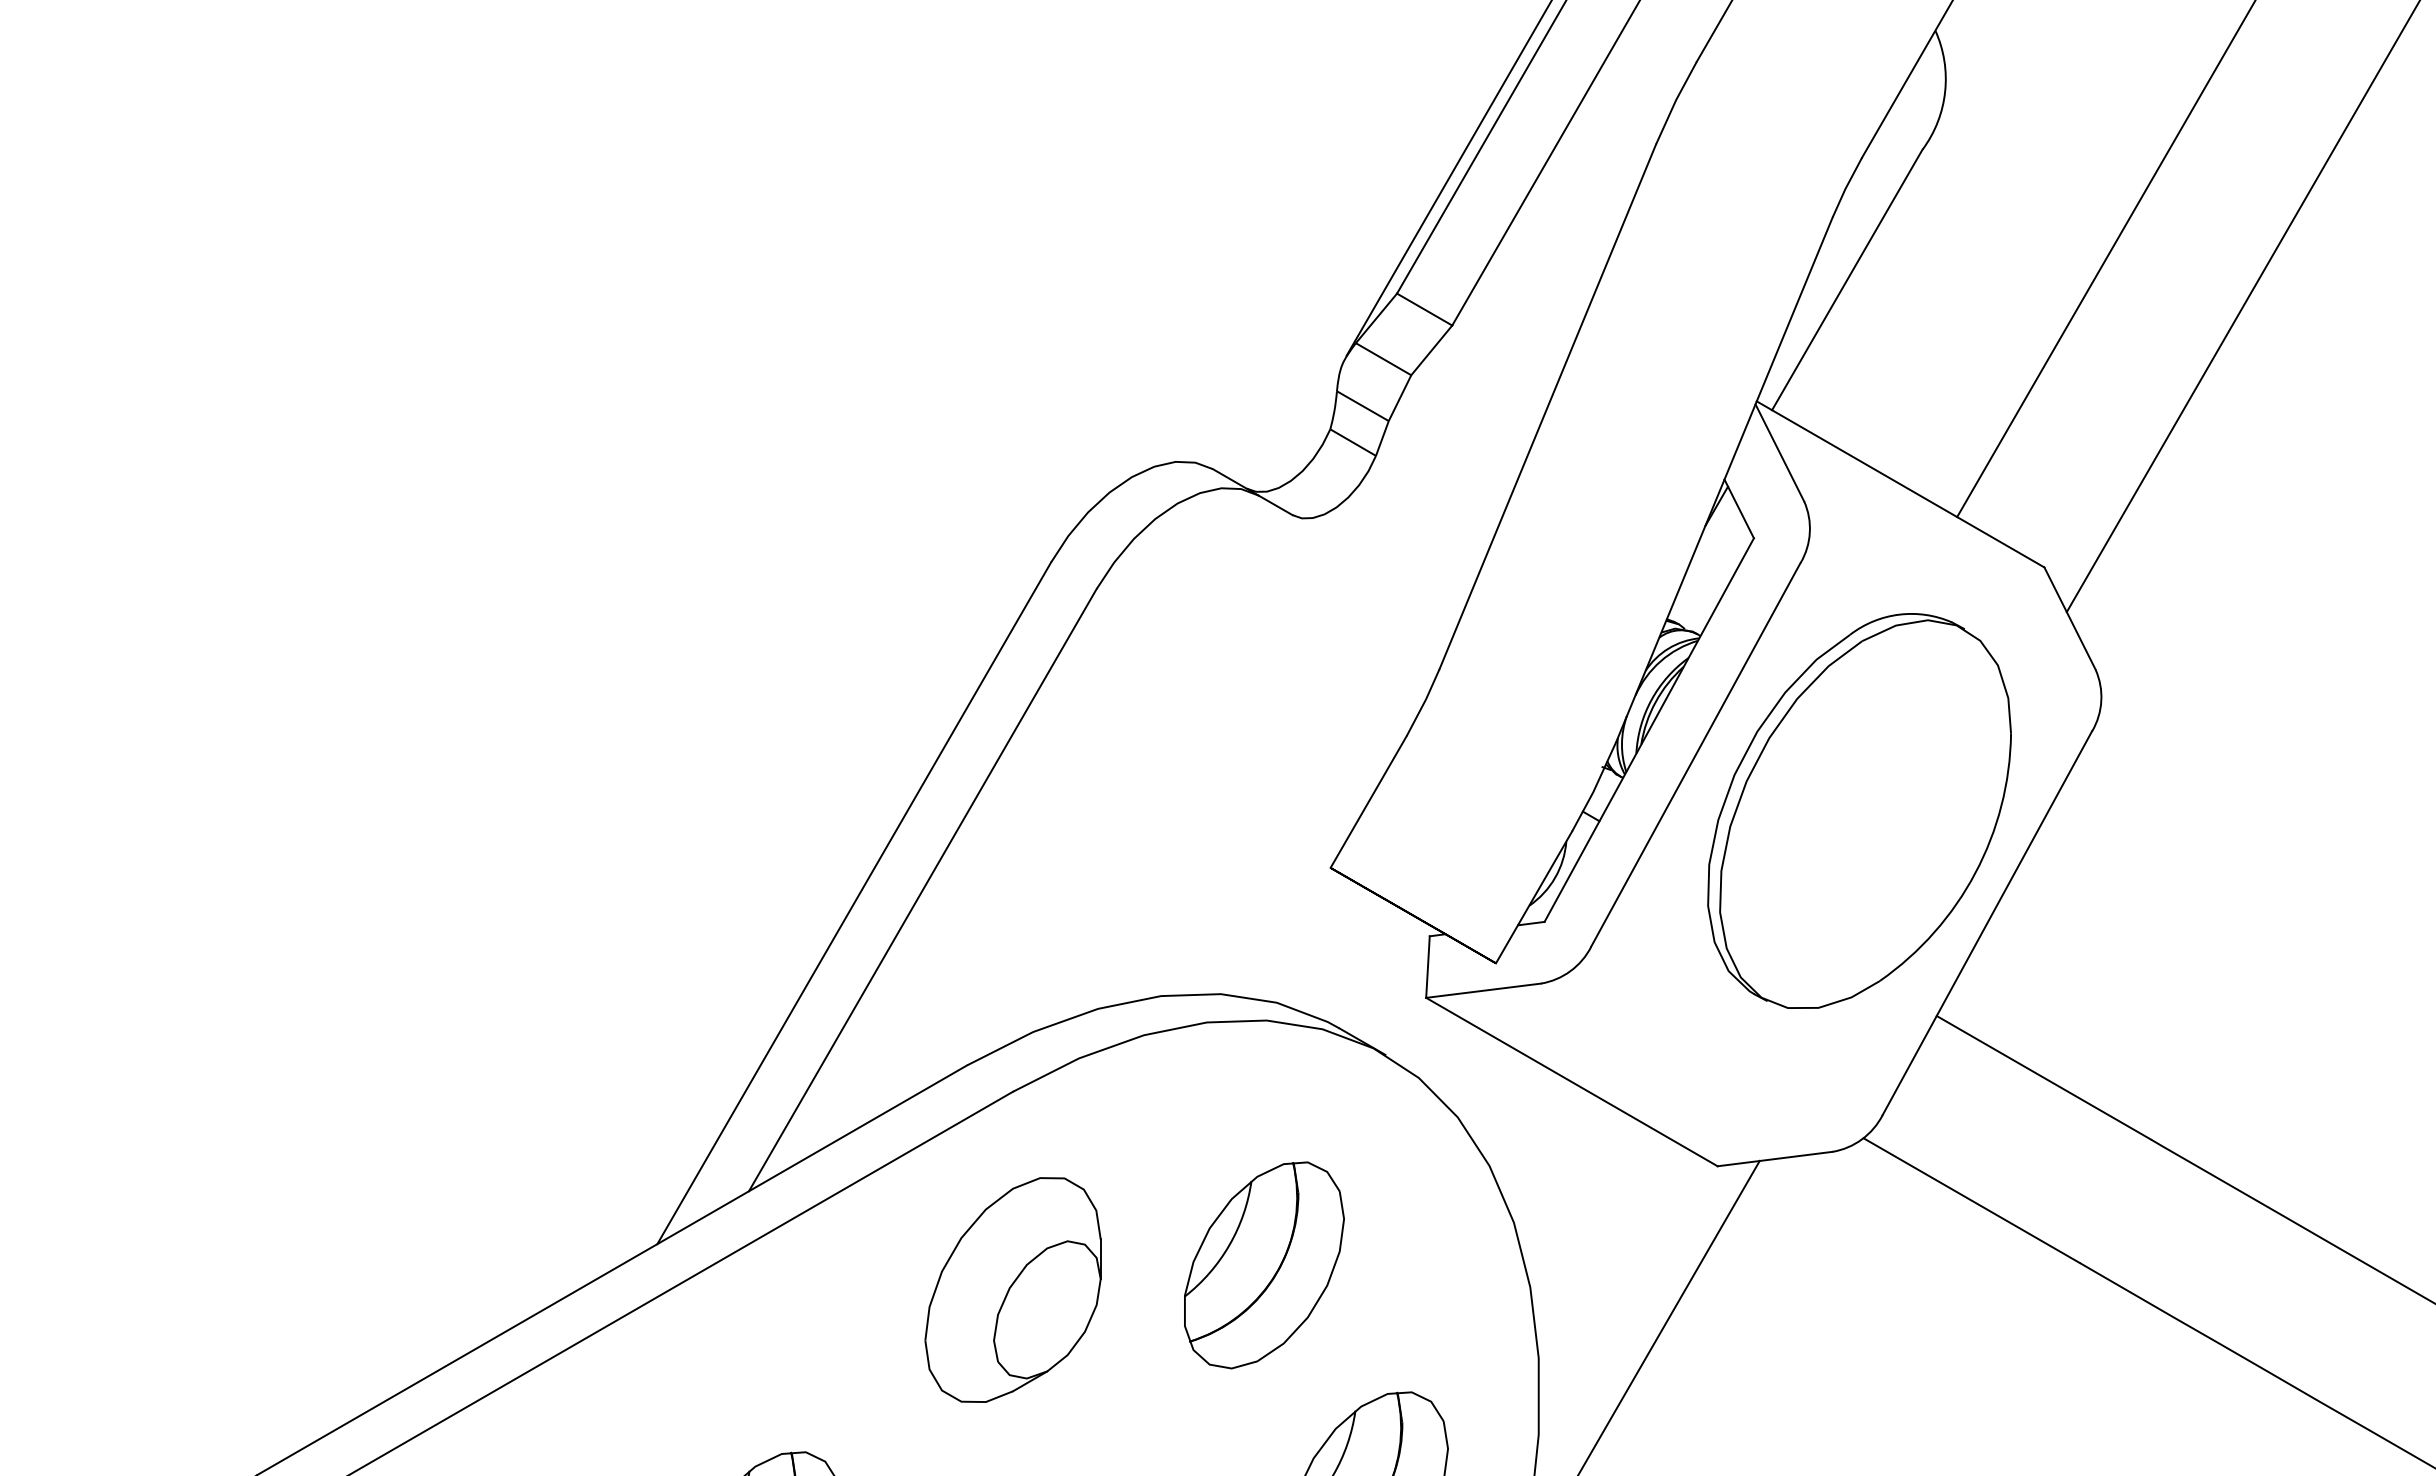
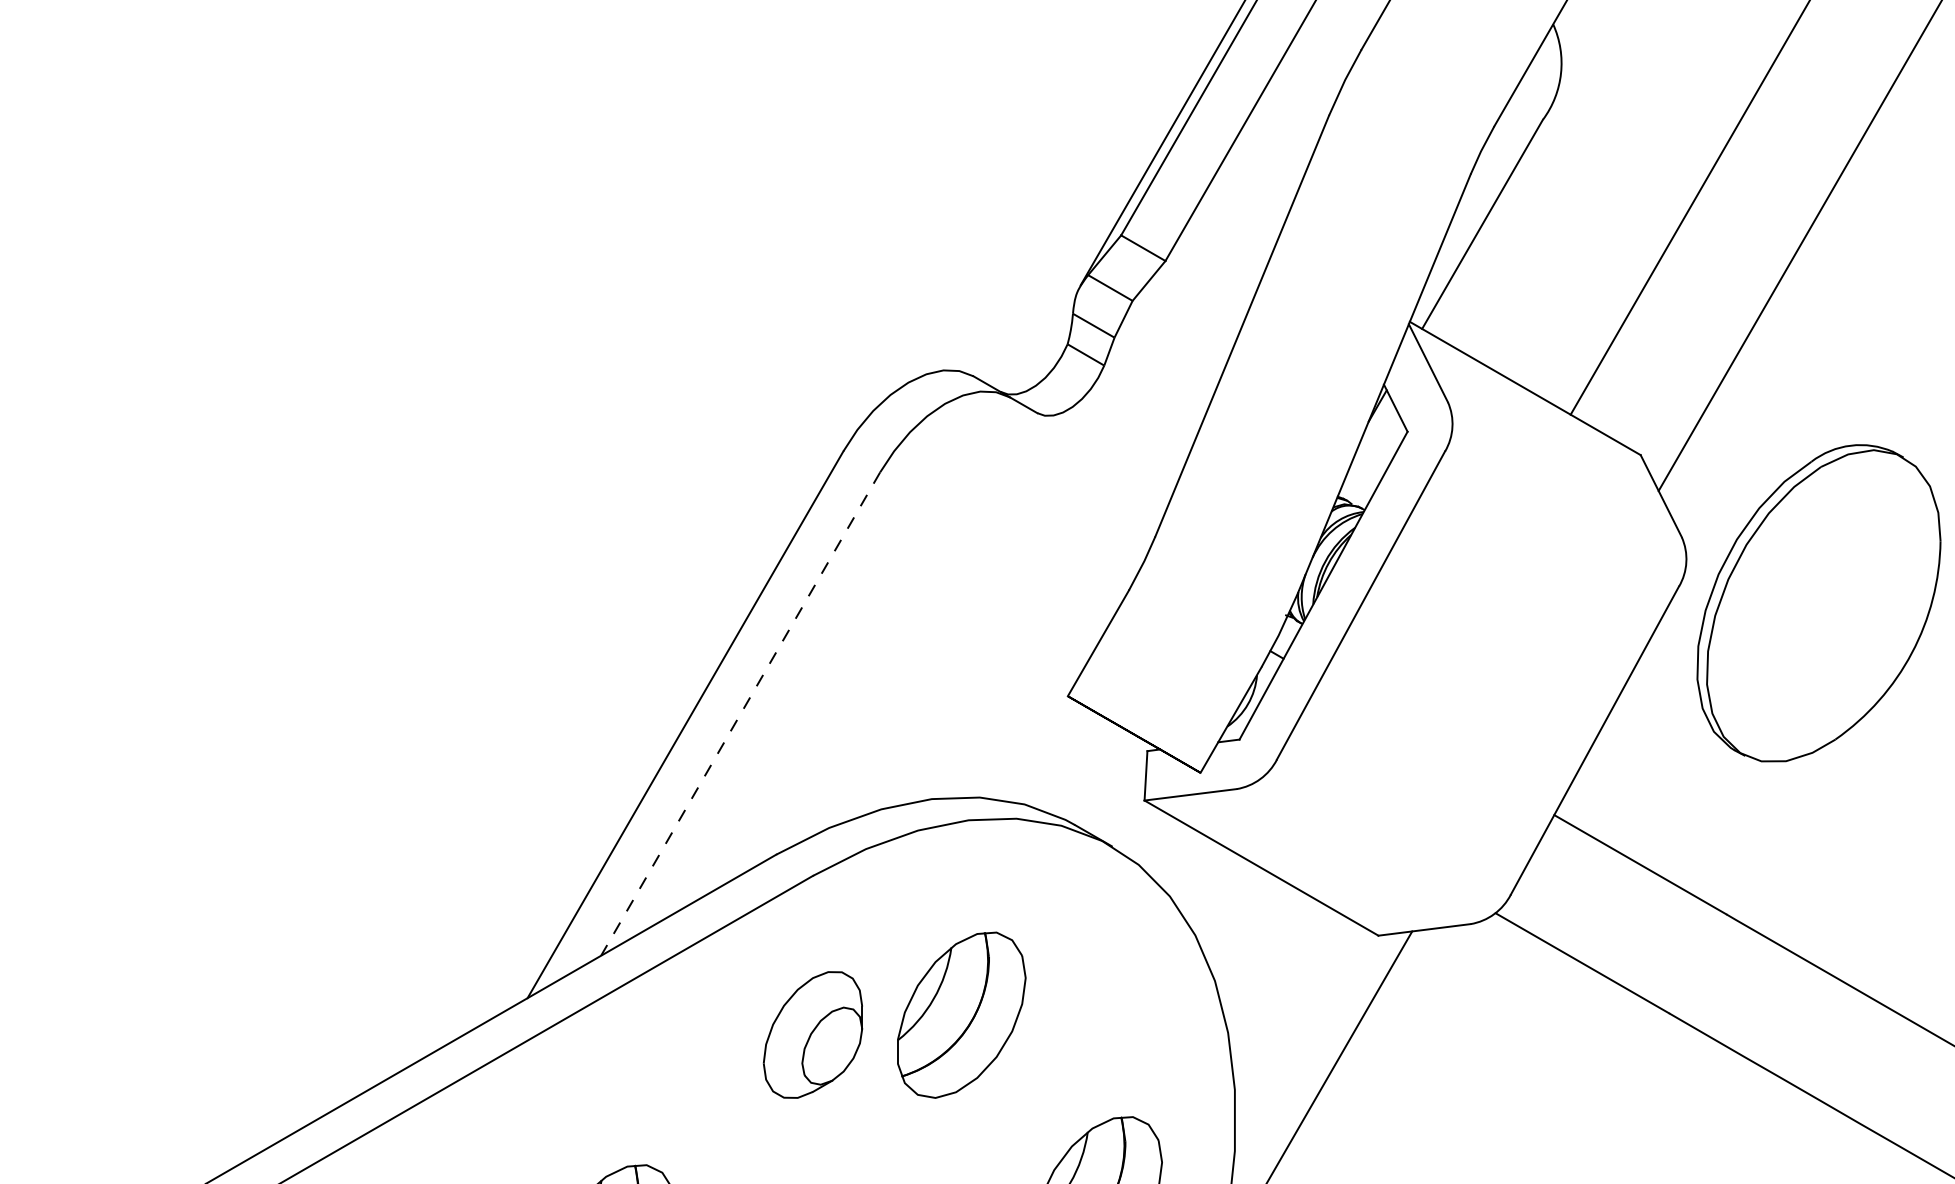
part: (1859, 810) -> (1818, 602), moved
line: (922, 890) -> (740, 714), solid -> dashed
part: (1264, 1265) -> (961, 1015), moved
part: (1012, 1289) -> (812, 1034), size x0.7

